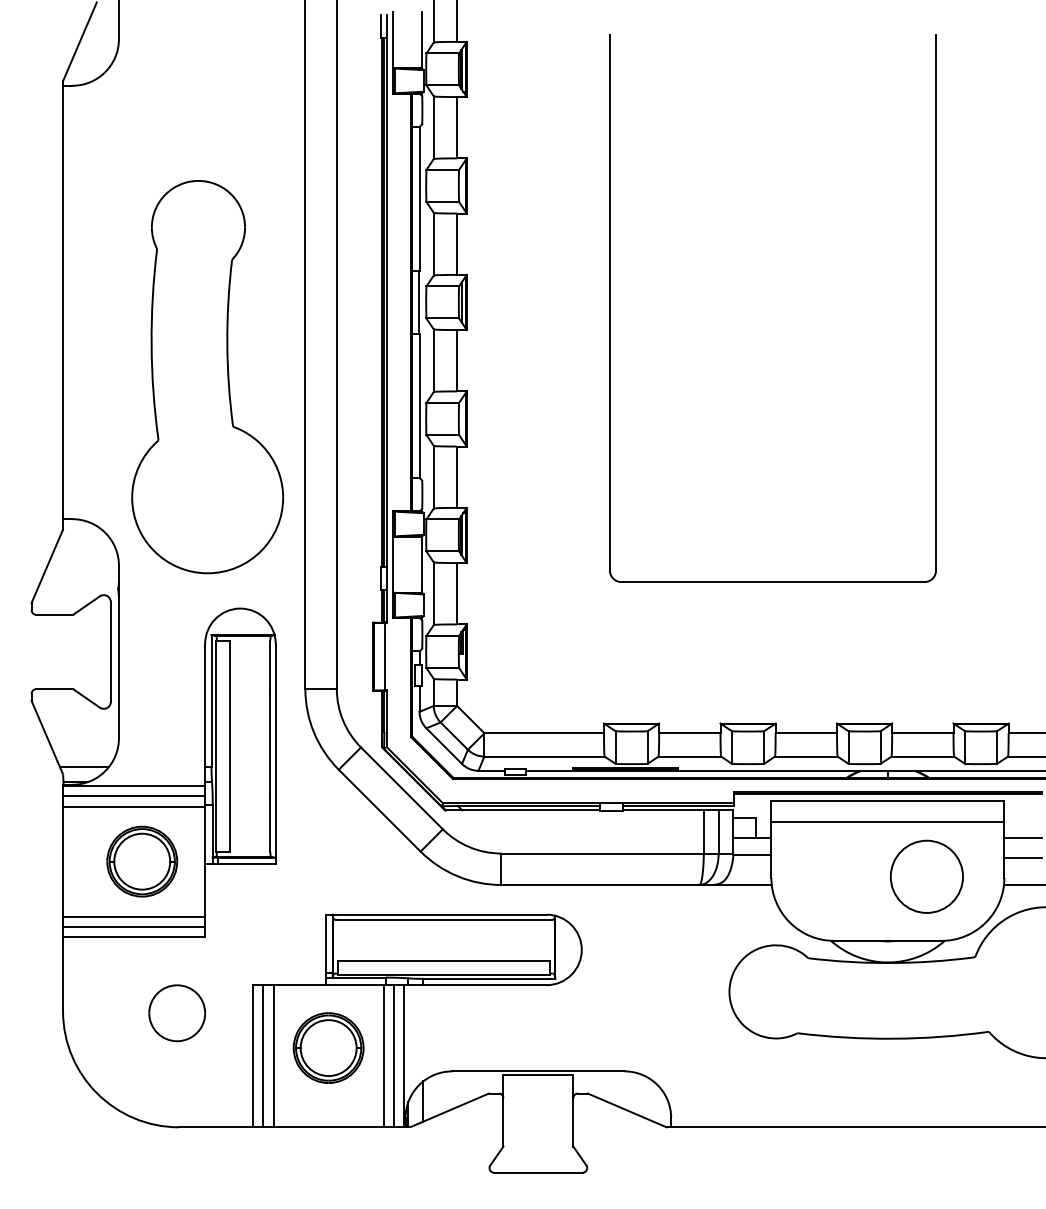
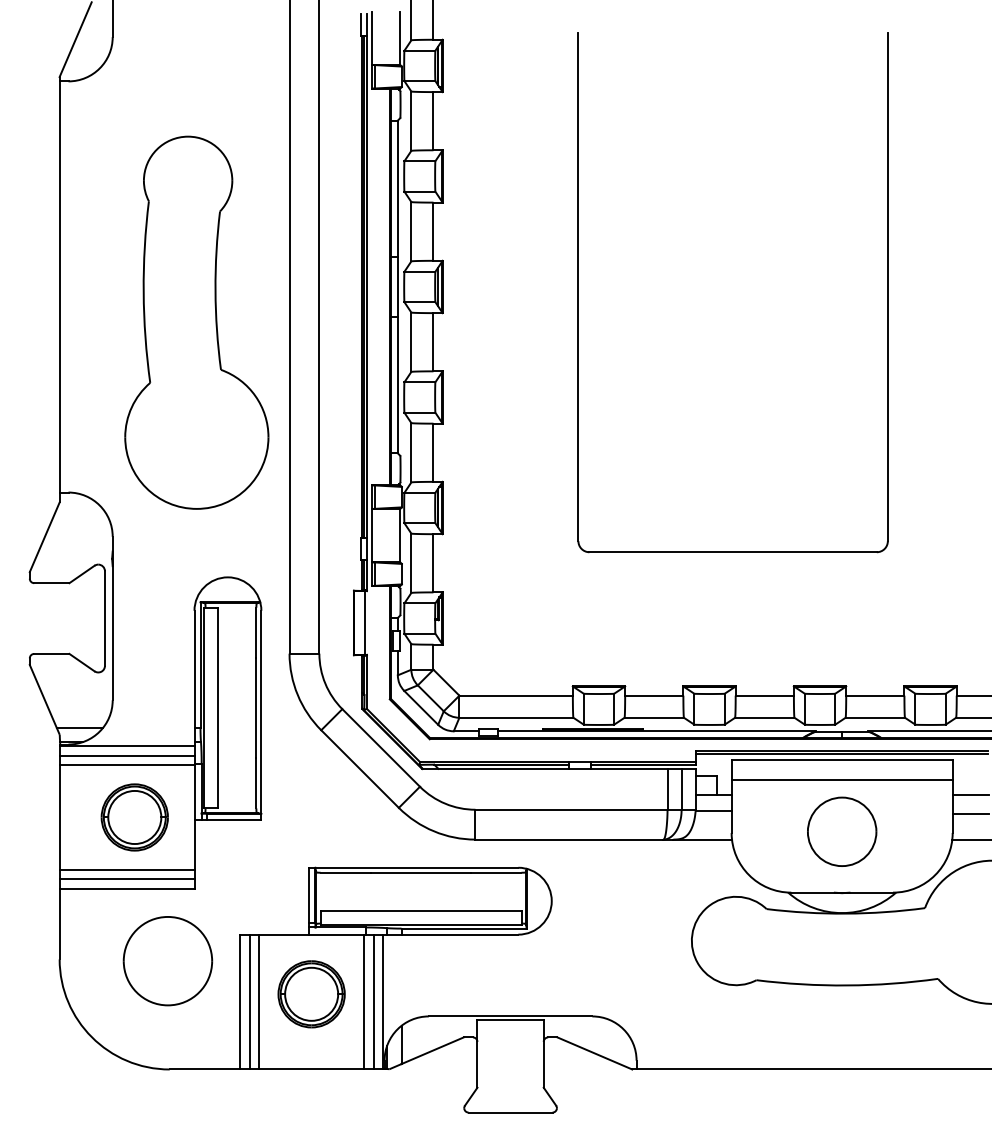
part: (207, 376) -> (196, 322), moved
part: (927, 876) -> (842, 831), moved
part: (176, 1013) -> (167, 961), size x1.67

